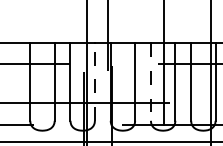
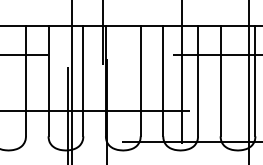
line: (94, 82) -> (82, 81), dashed -> solid
line: (150, 82) -> (162, 81), dashed -> solid

